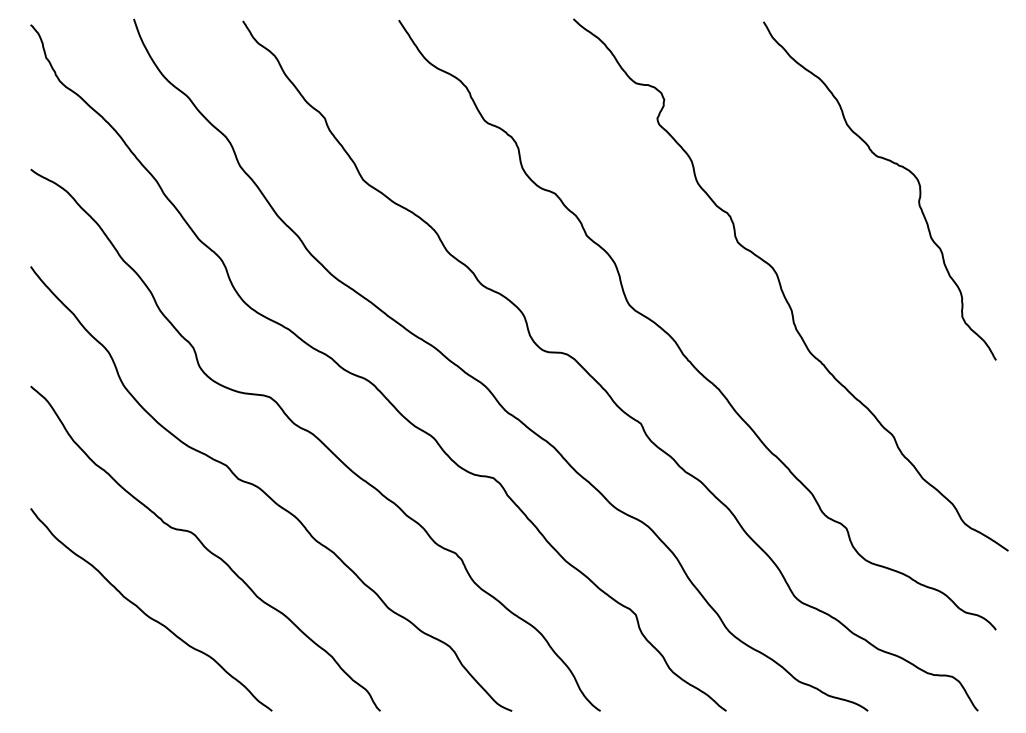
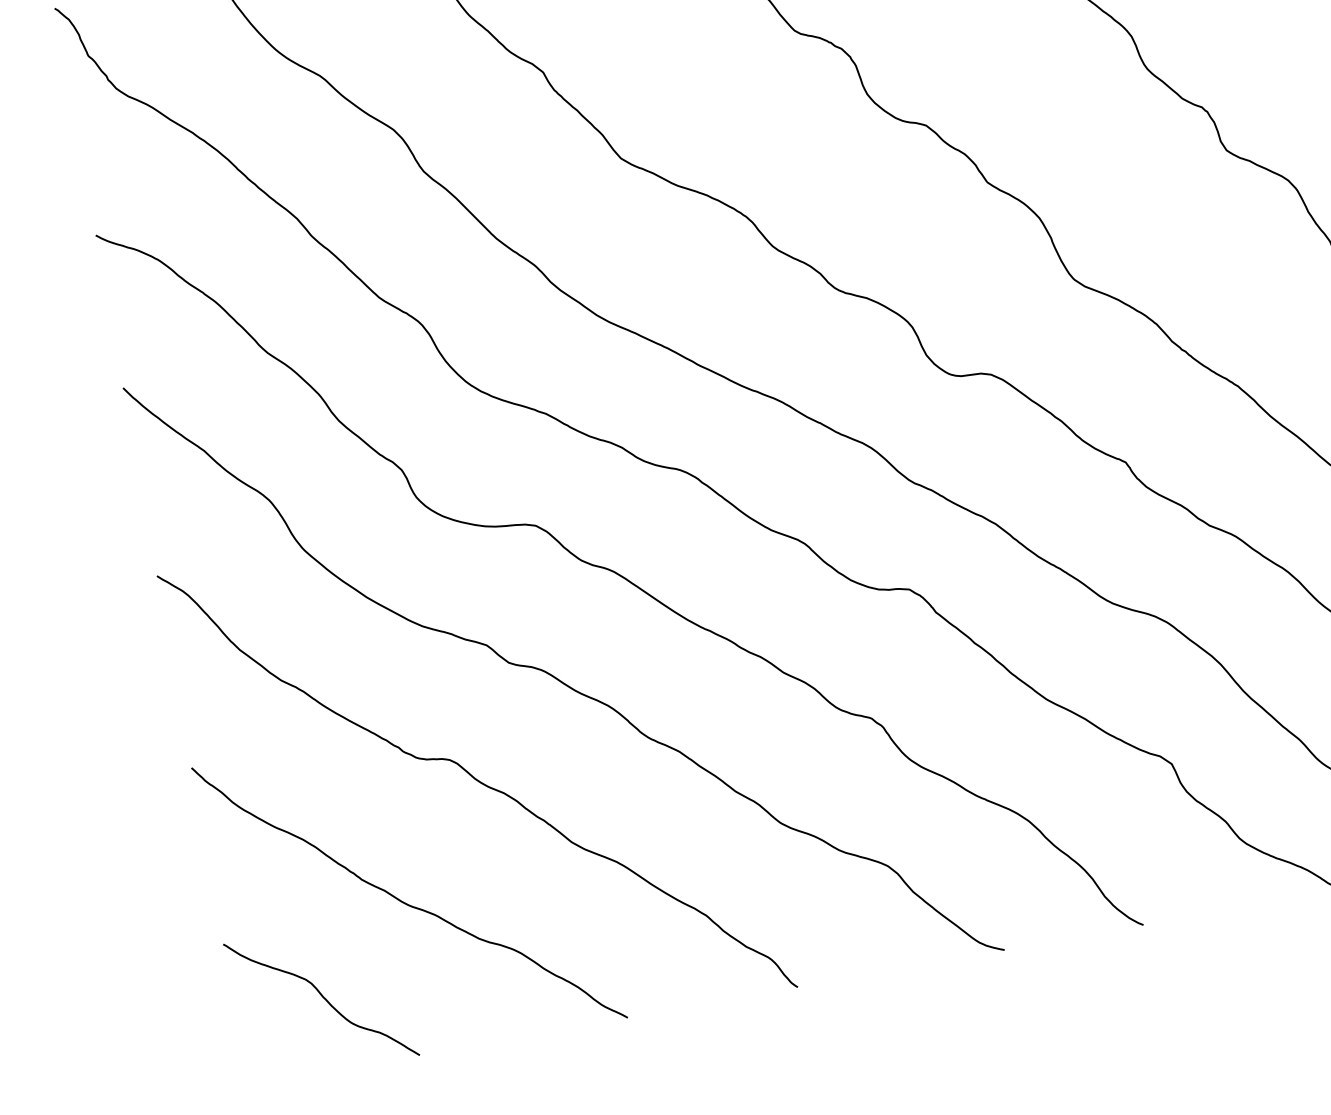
curve: (85, 664) -> (321, 997), added

